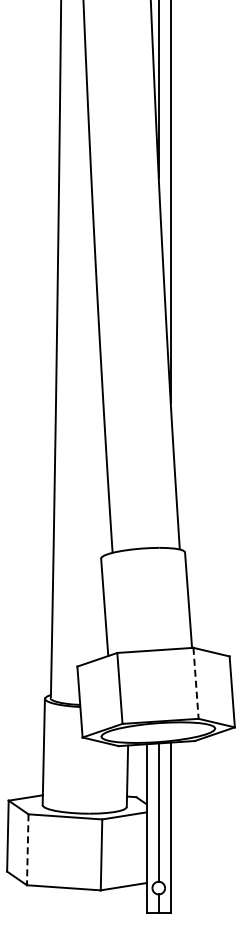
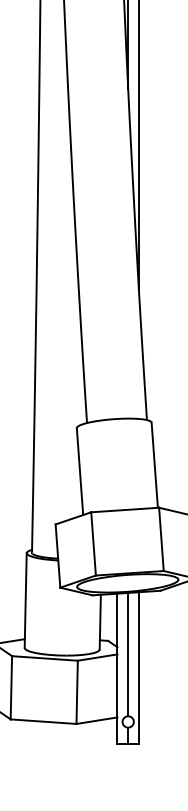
line: (196, 683) -> (161, 539), dashed -> solid
line: (27, 850) -> (11, 688), dashed -> solid

